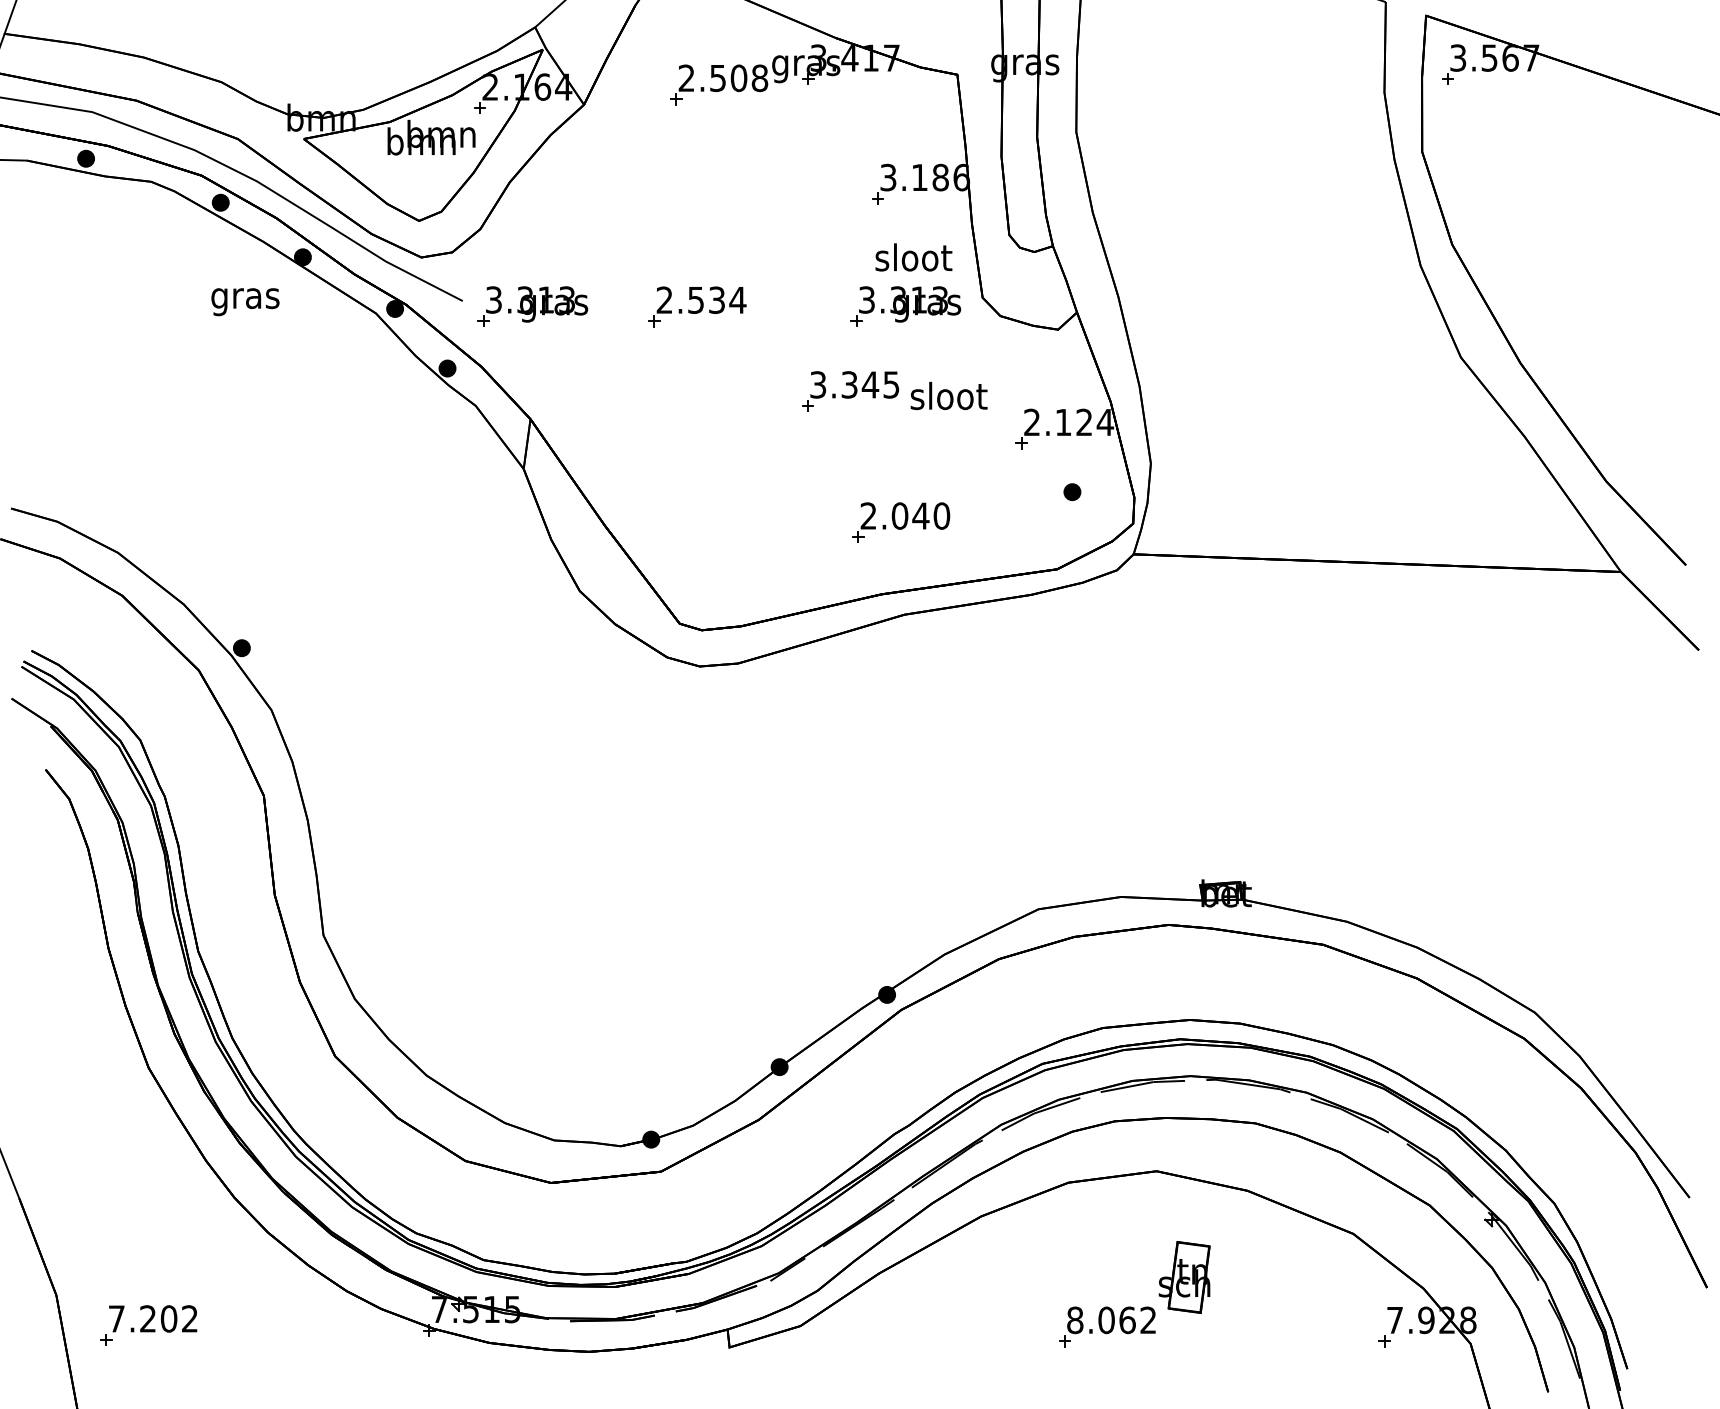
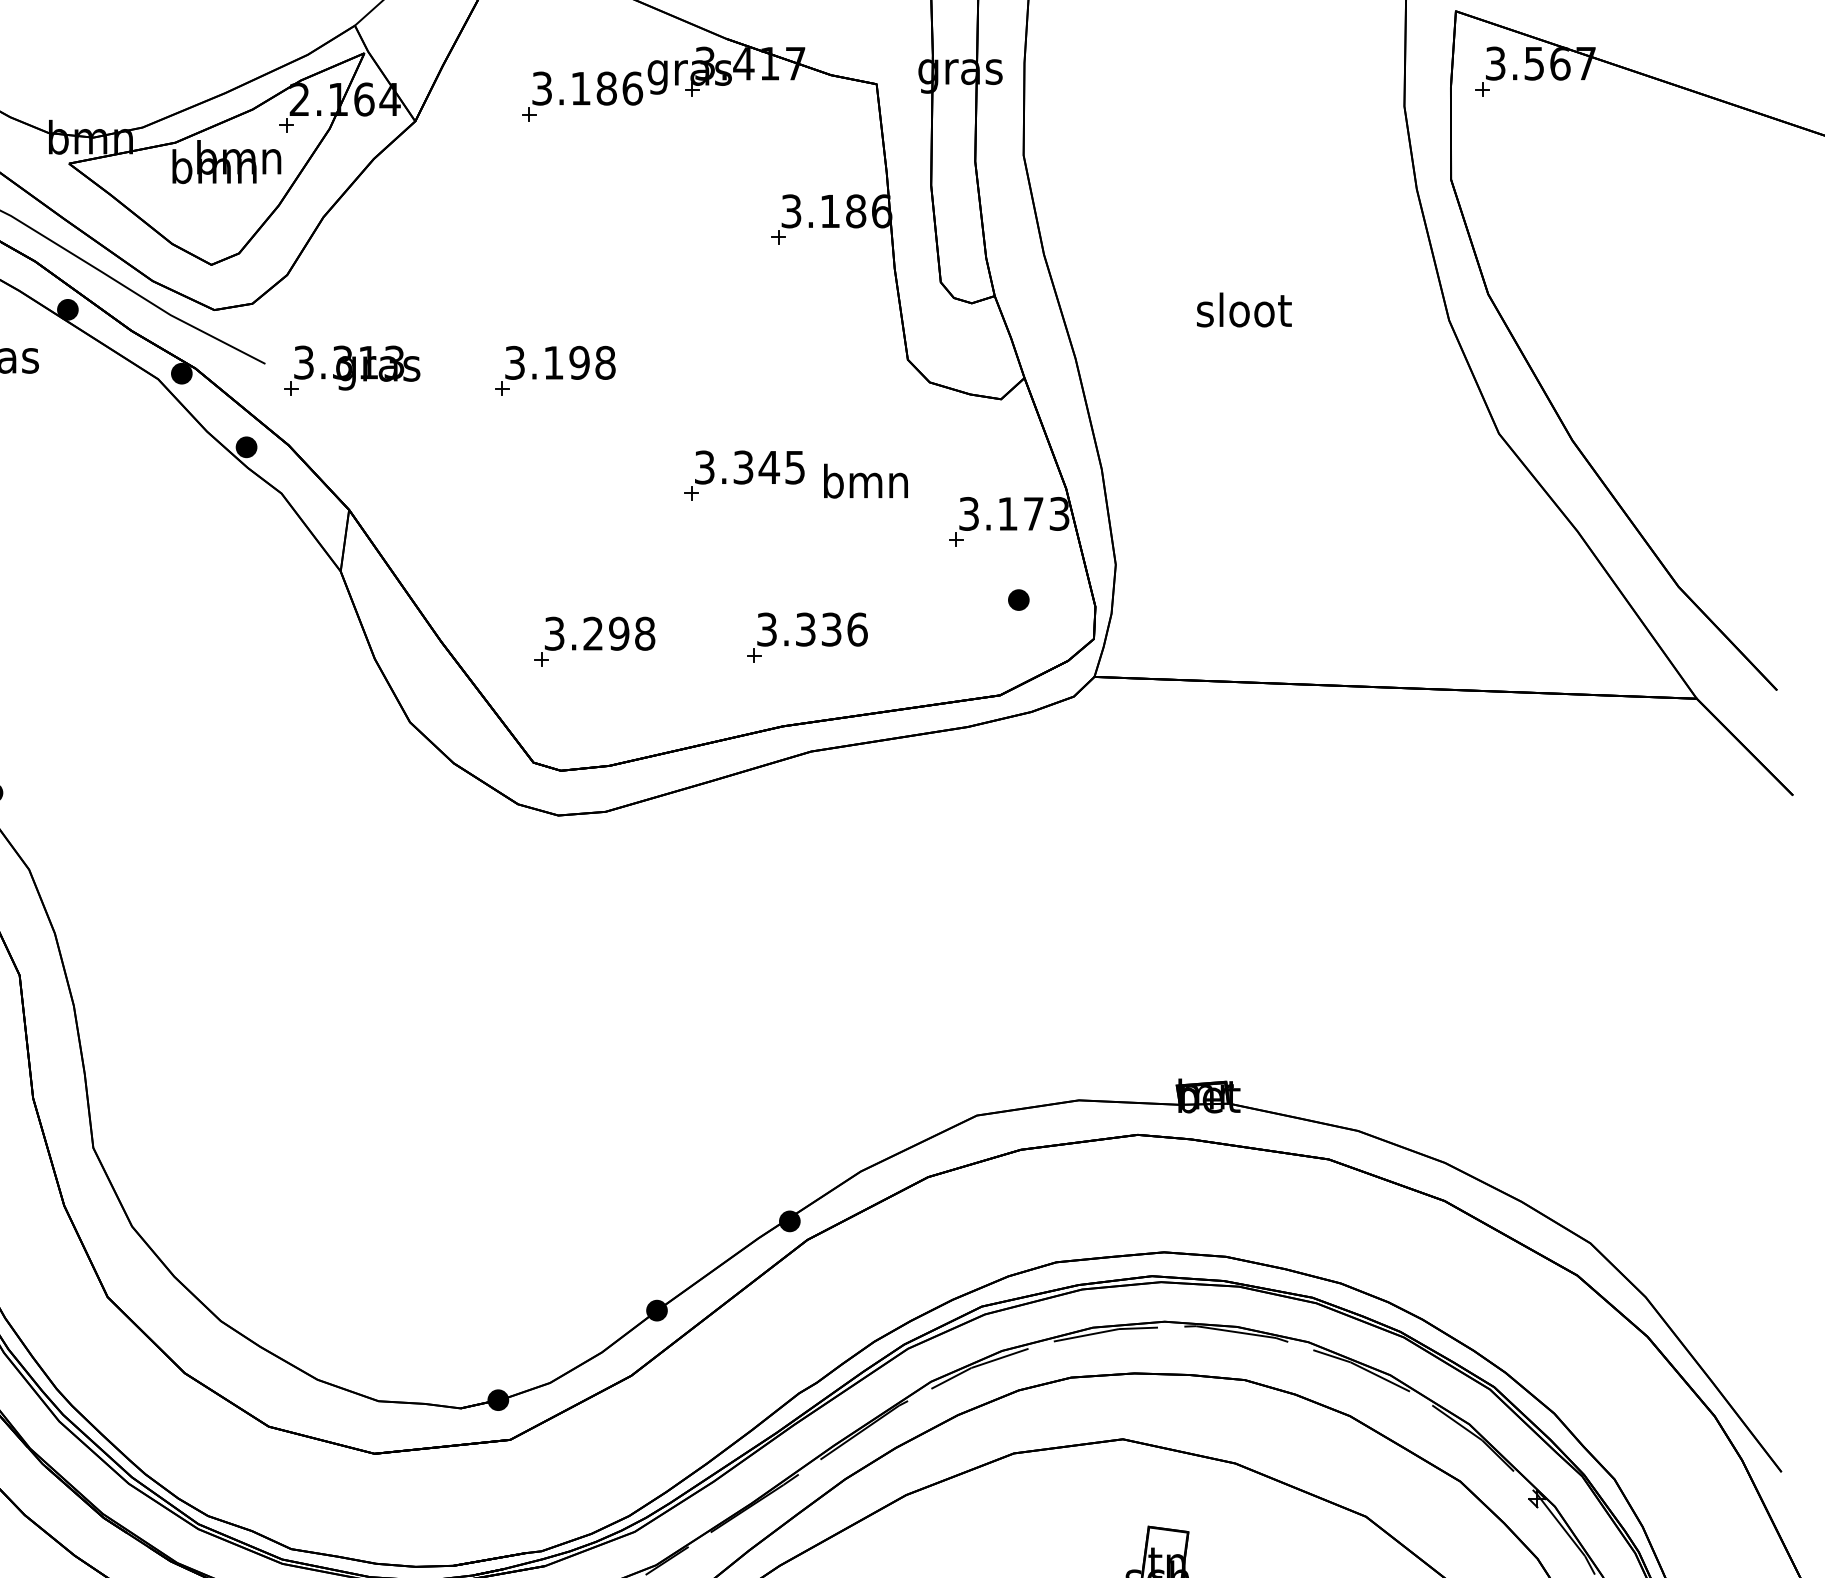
text: (723, 78) -> (587, 88), 2.508 -> 3.186
text: (913, 257) -> (1243, 310), moved
text: (701, 299) -> (560, 361), 2.534 -> 3.198
part: (905, 306) -> (812, 370), removed
text: (948, 395) -> (865, 480), sloot -> bmn
text: (1069, 422) -> (1015, 513), 2.124 -> 3.173
text: (905, 515) -> (812, 628), 2.040 -> 3.336
part: (729, 525) -> (595, 641), added

